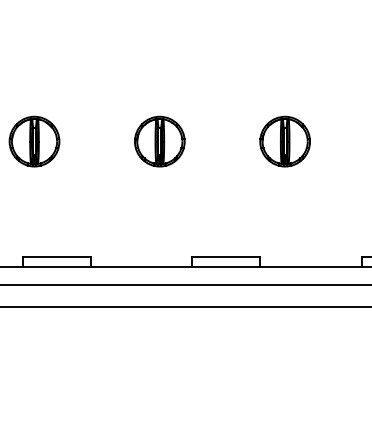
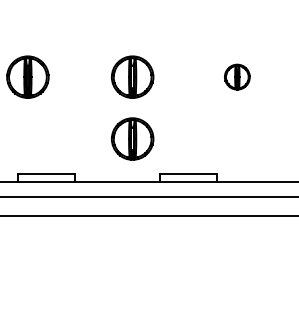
part: (284, 141) -> (236, 77), size x0.6
part: (159, 215) -> (132, 138), added

